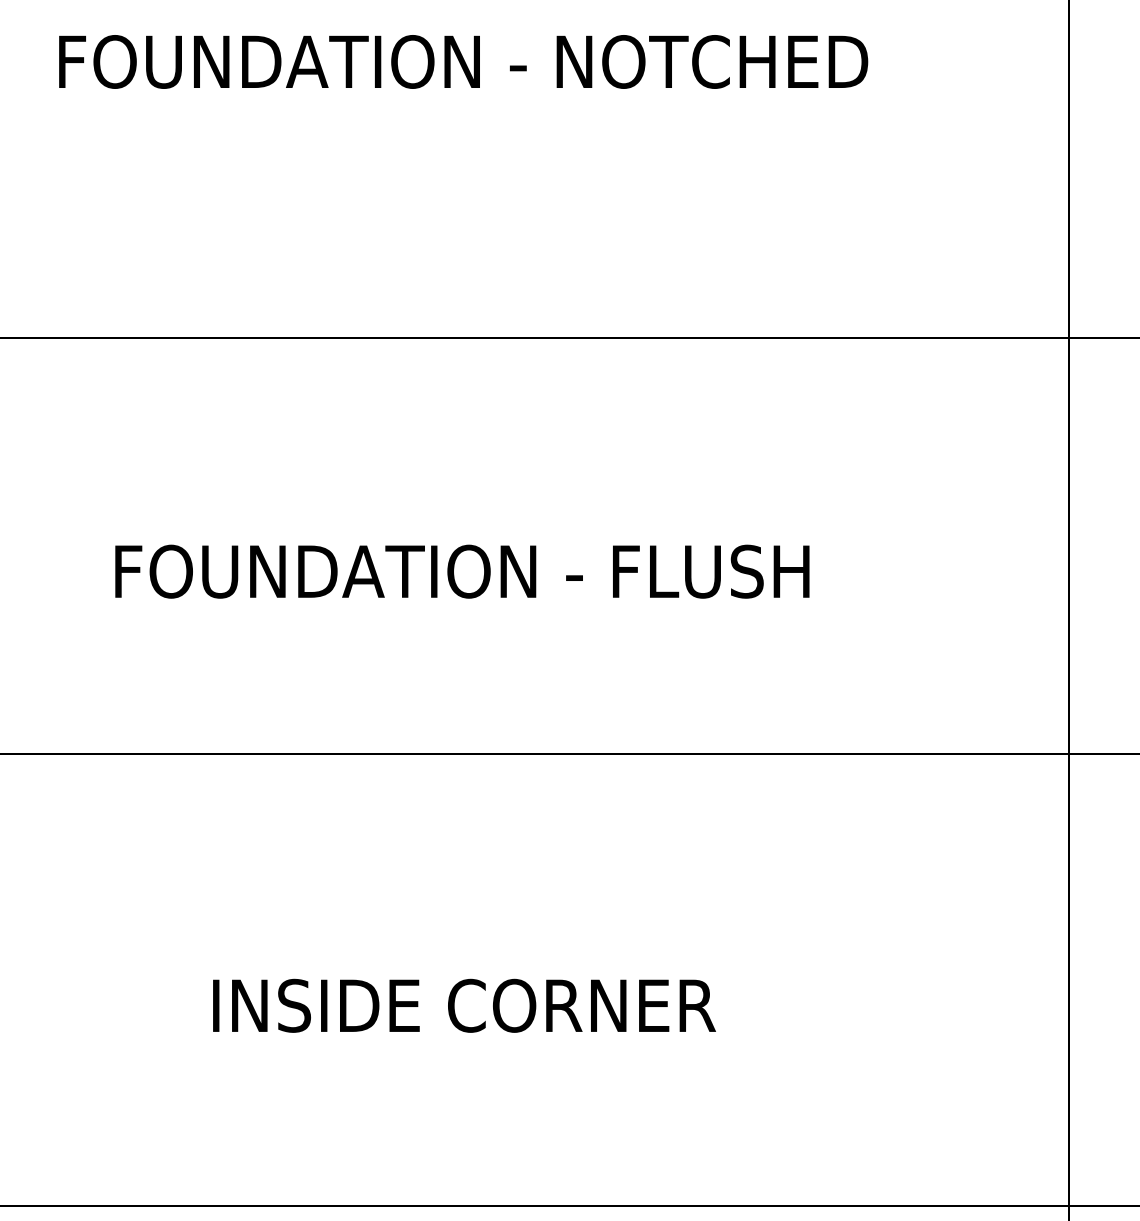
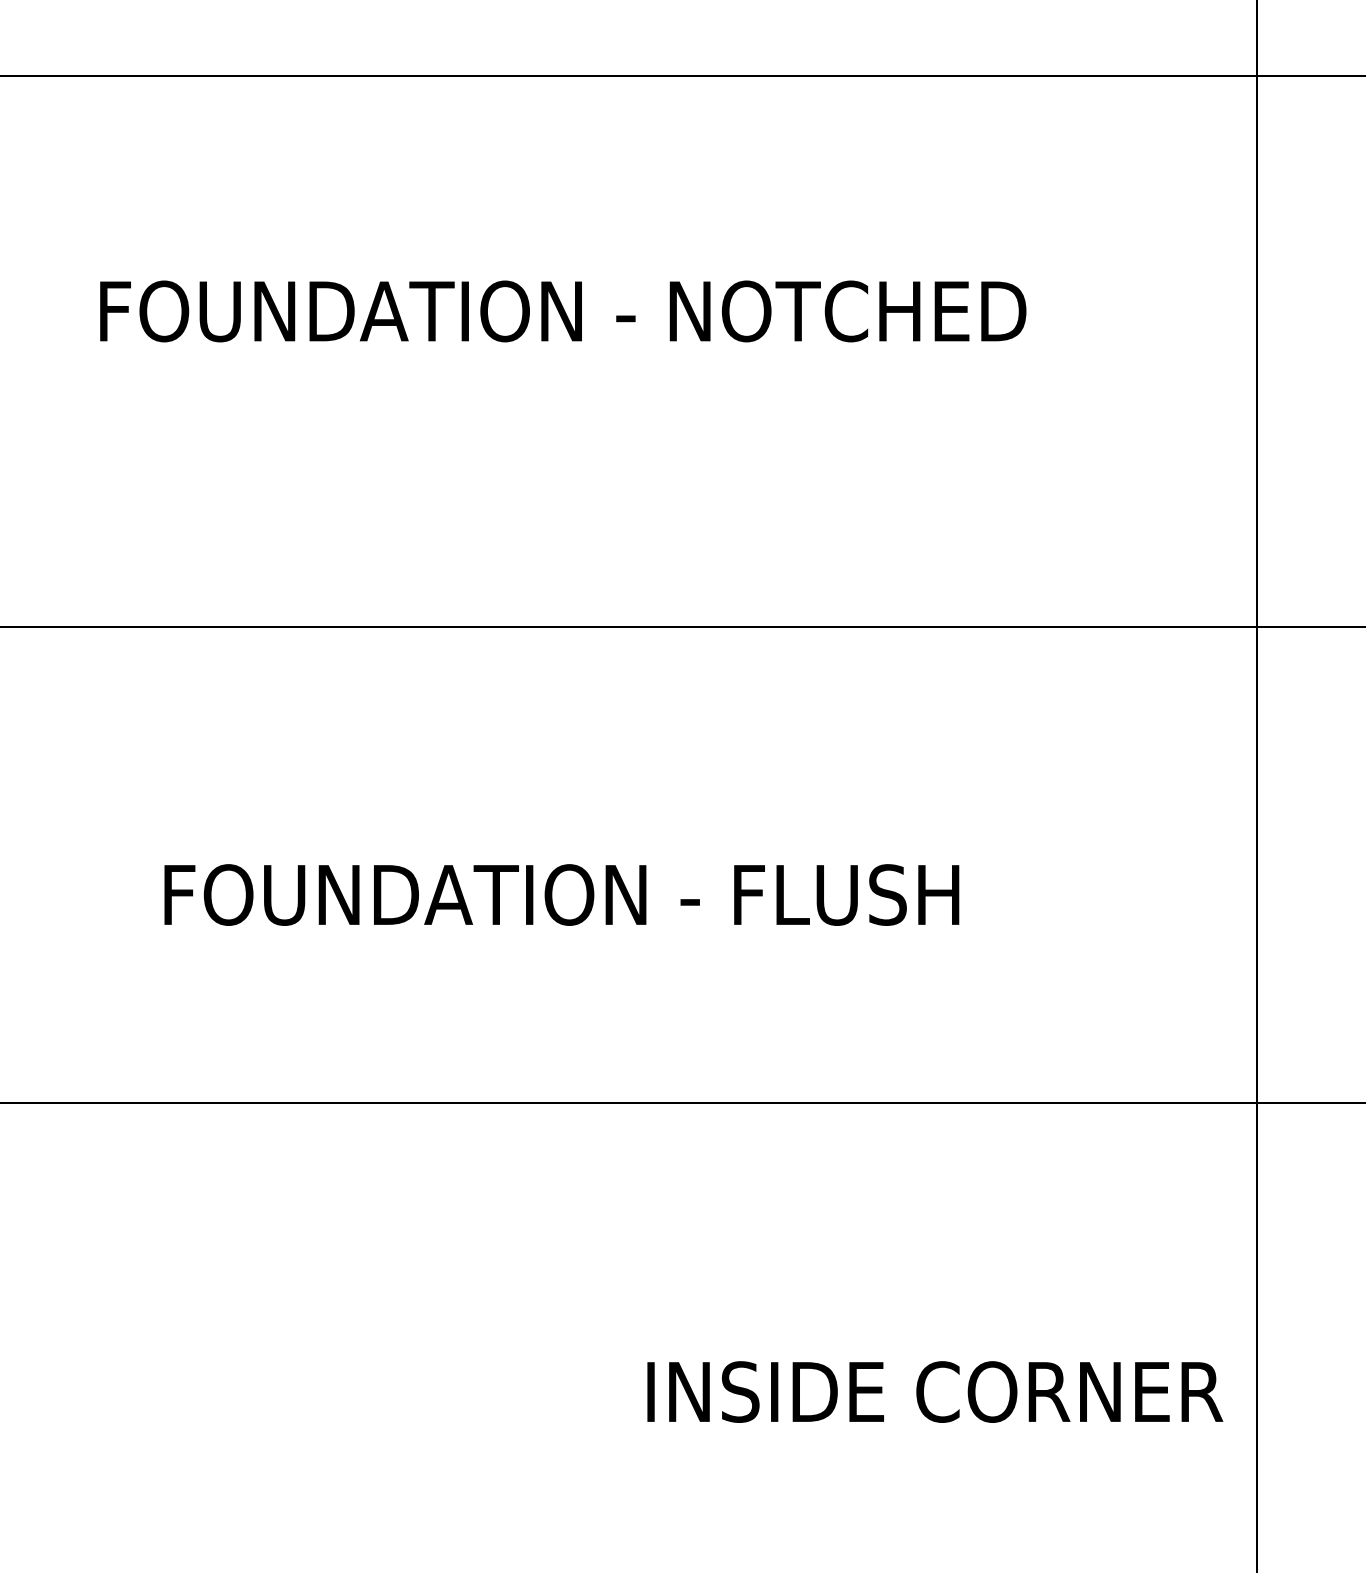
text: (464, 1005) -> (935, 1391), moved

